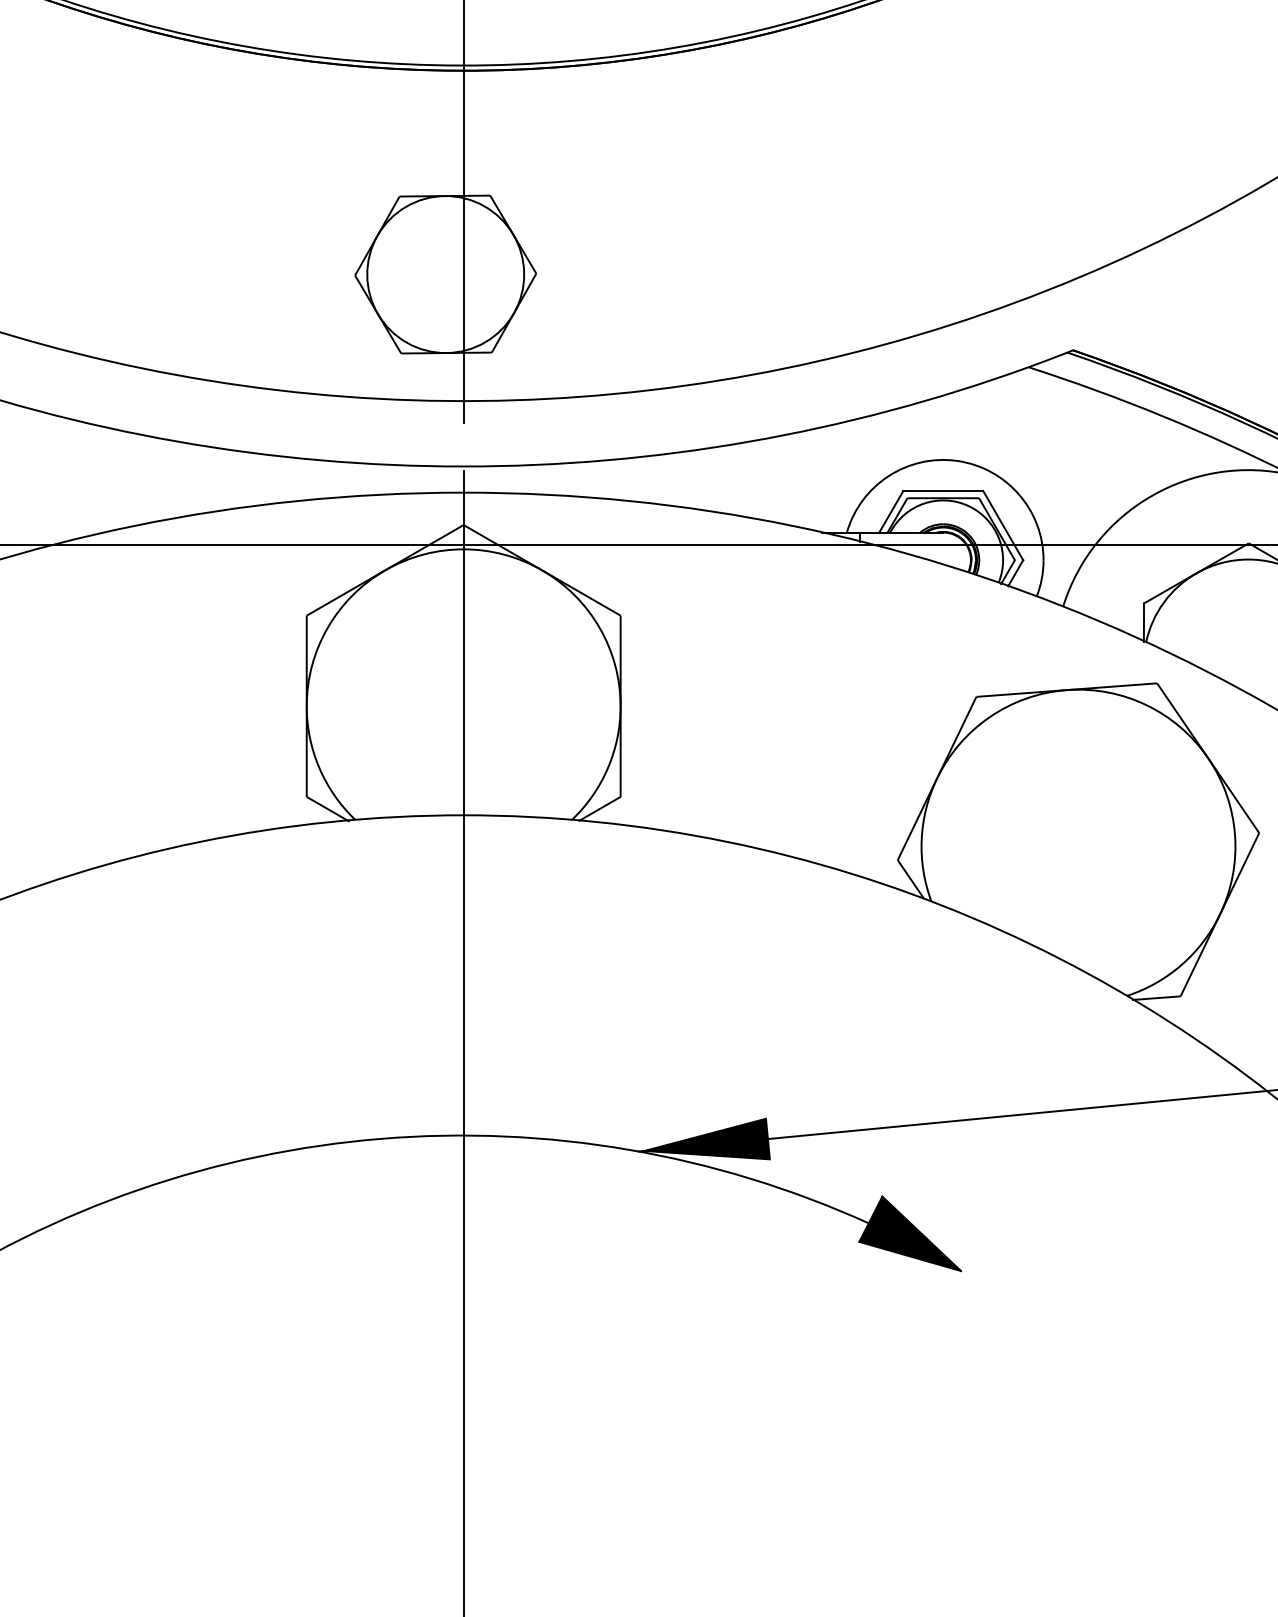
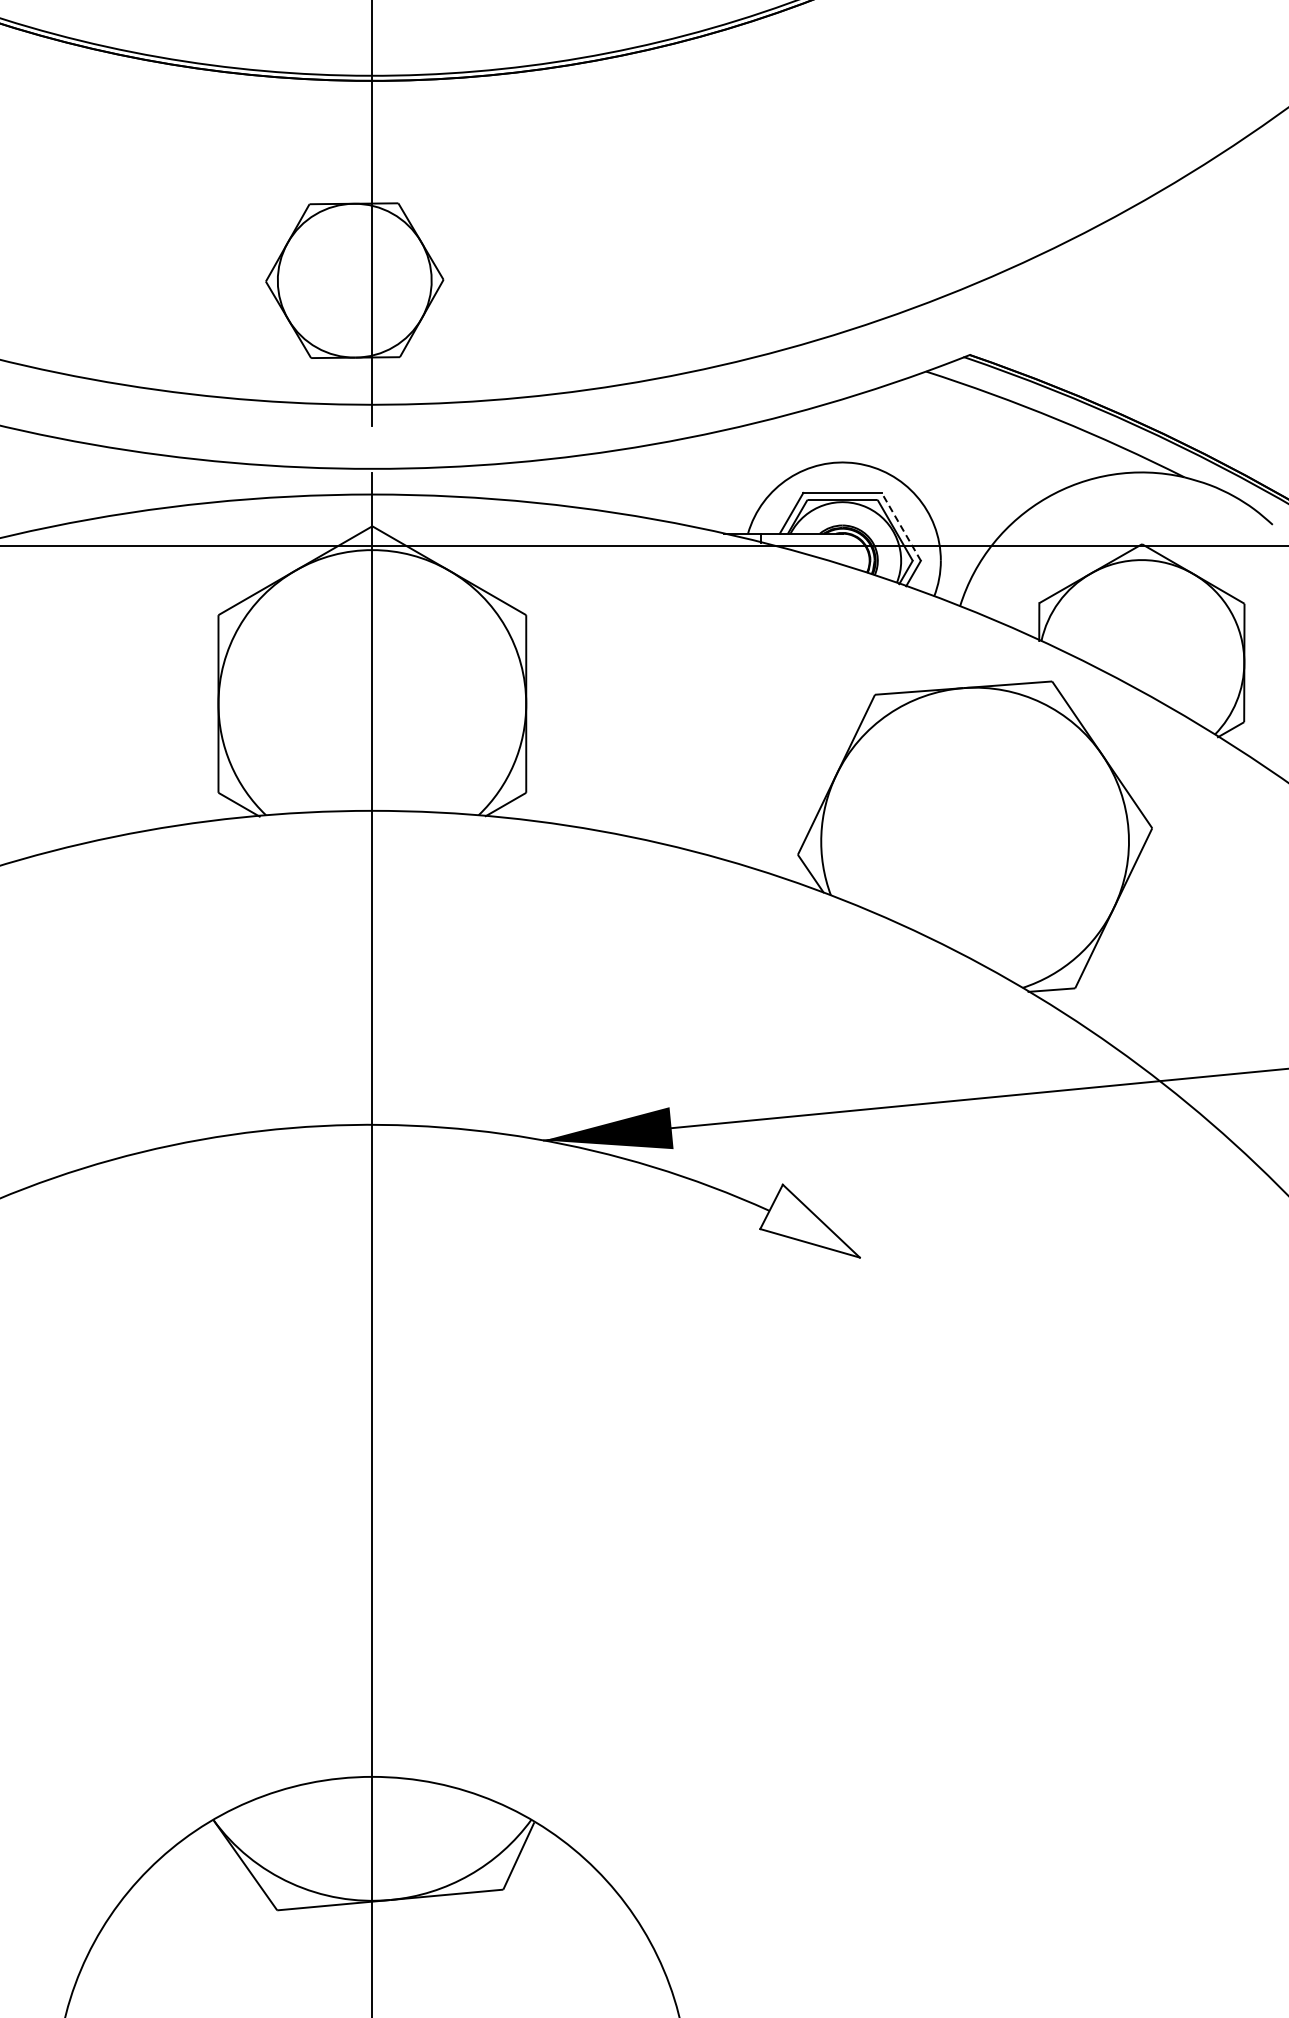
line: (1003, 525) -> (901, 526), solid -> dashed
fill: (909, 1233) -> (809, 1220), removed

